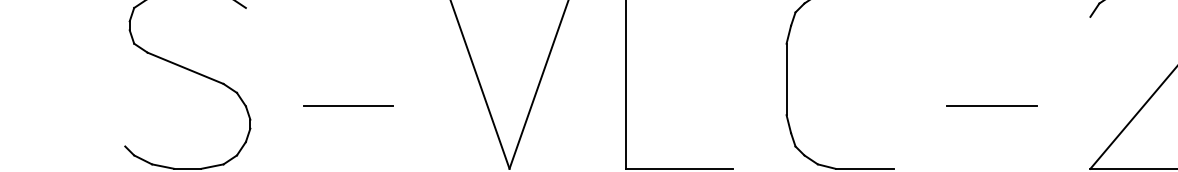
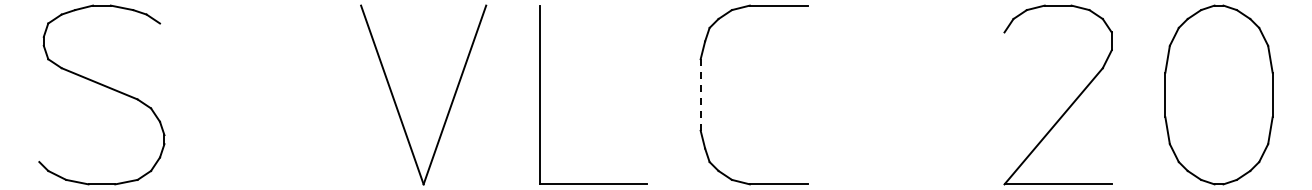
line: (786, 79) -> (700, 95), solid -> dashed
line: (348, 105) -> (262, 121), removed
line: (991, 105) -> (905, 121), removed

